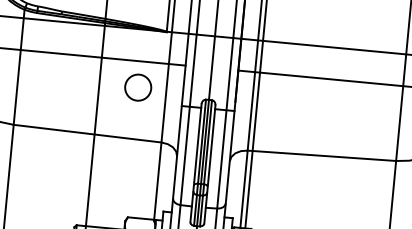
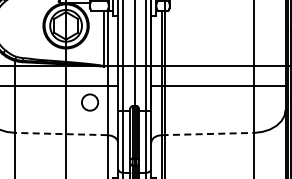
line: (86, 134) -> (60, 134), solid -> dashed
line: (322, 156) -> (208, 134), solid -> dashed

